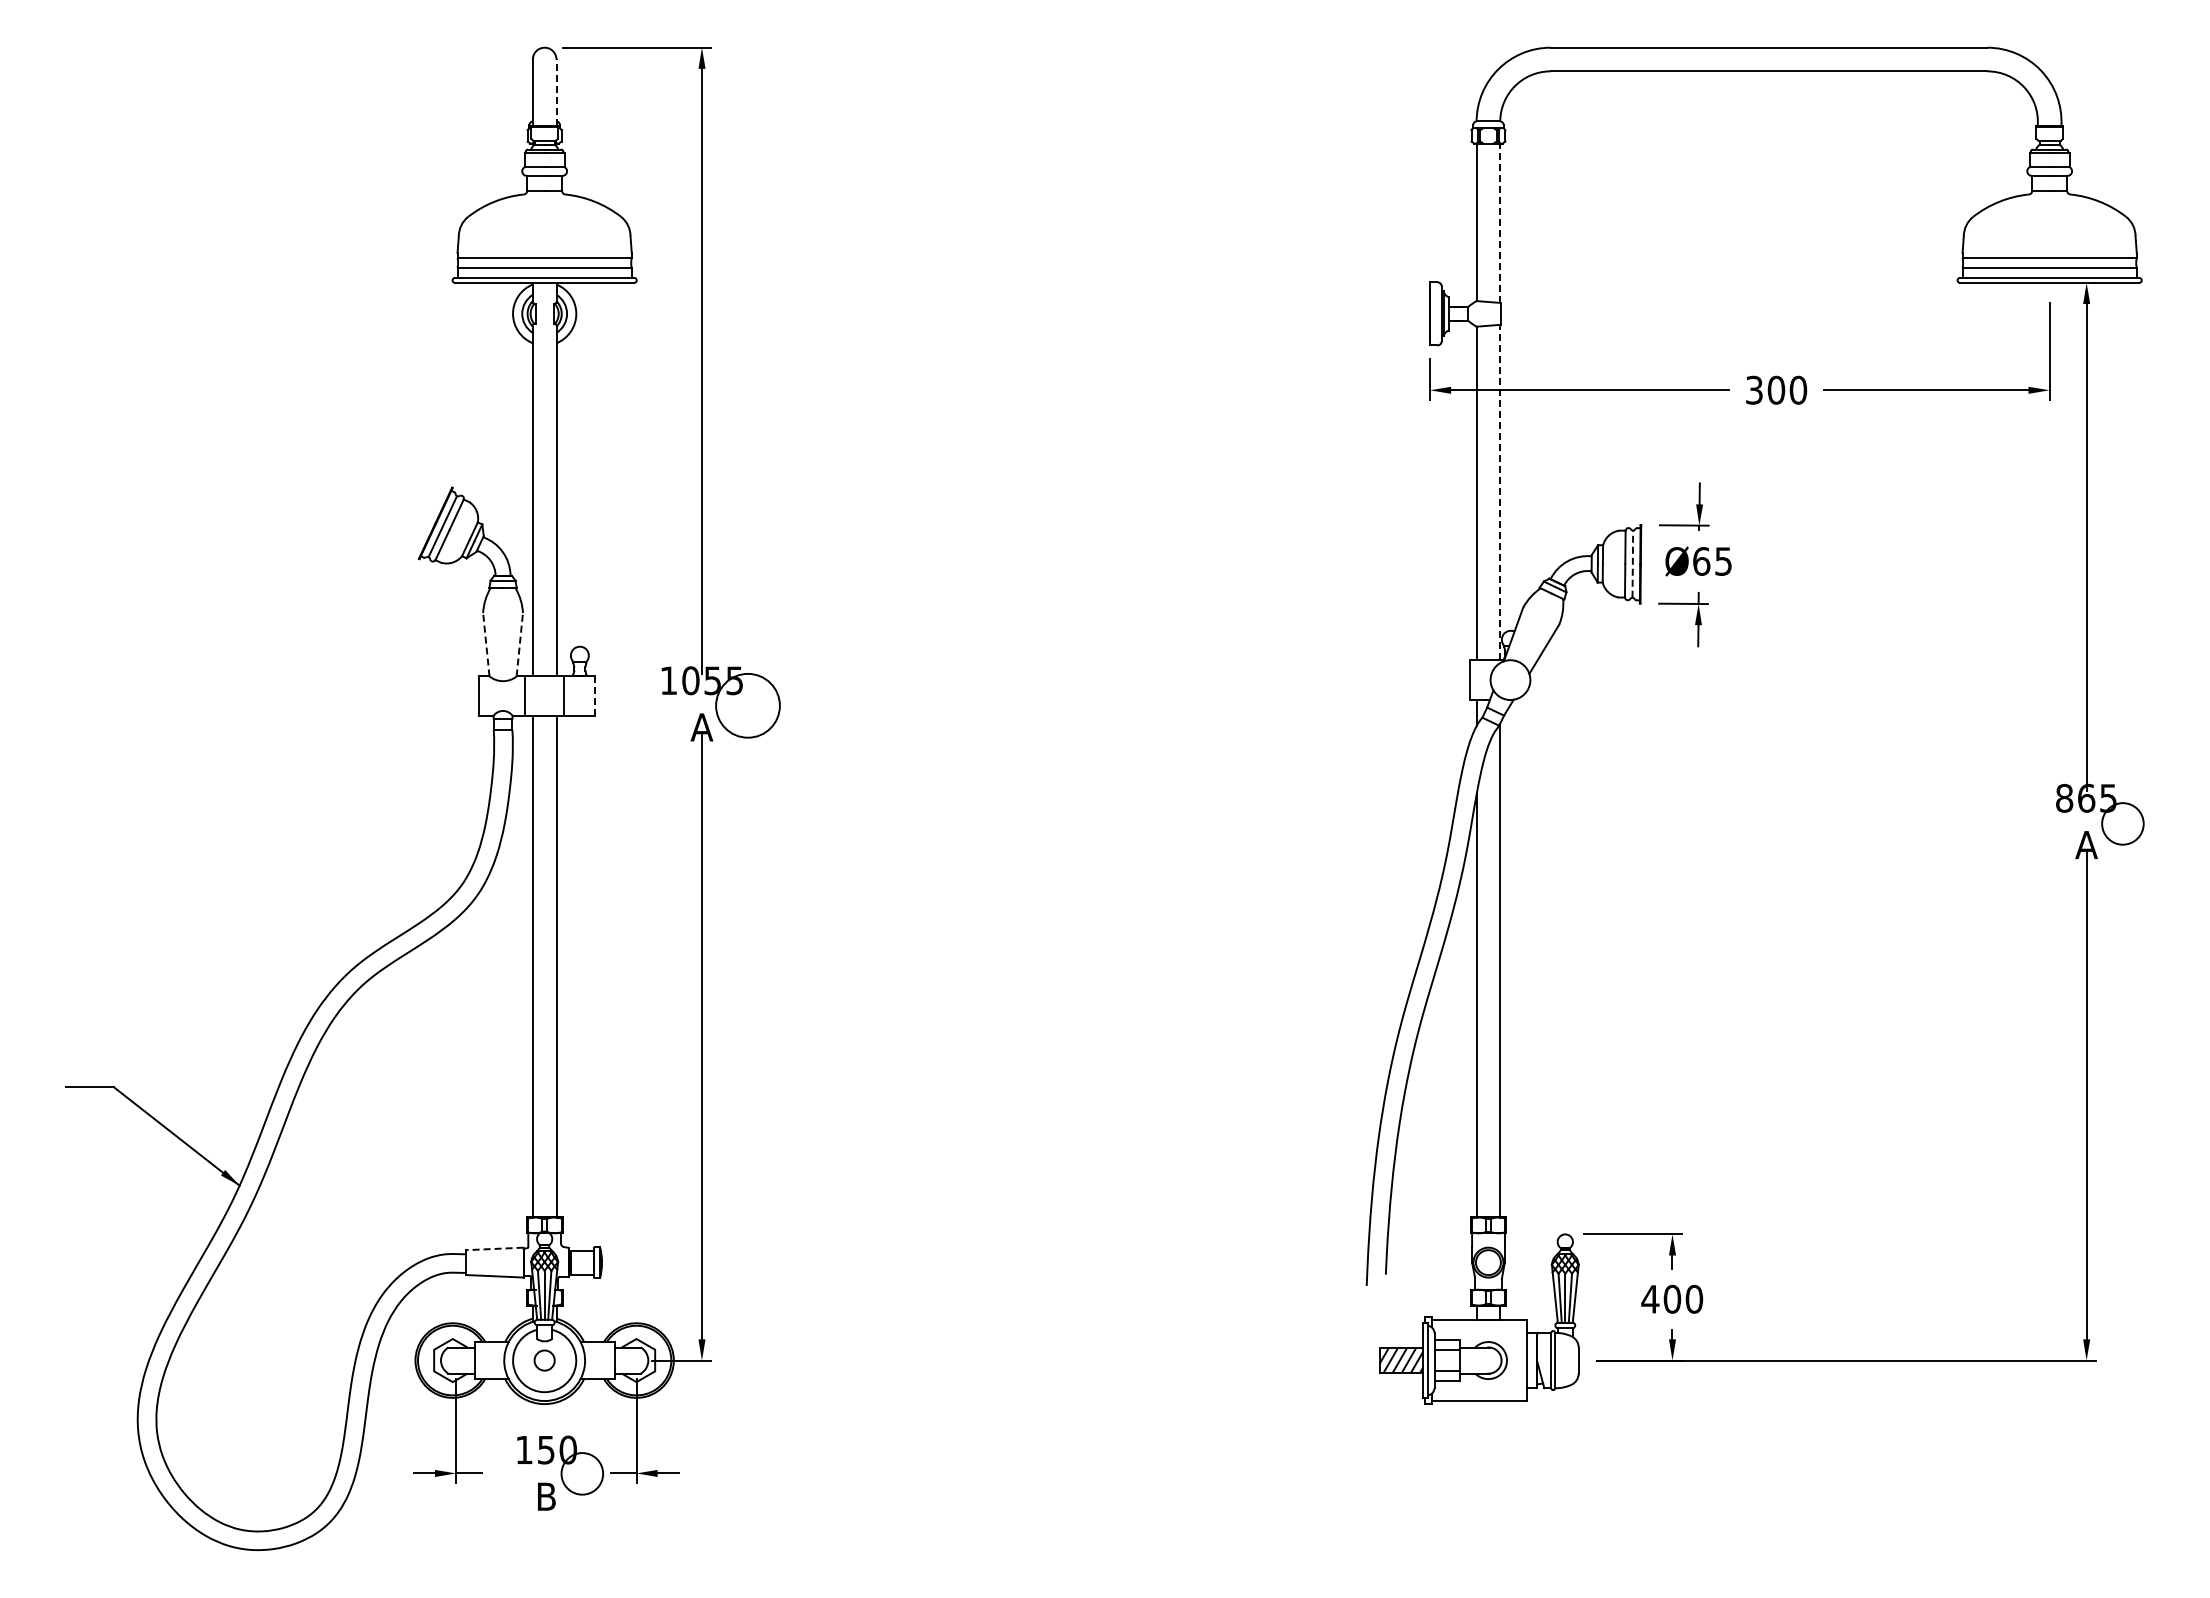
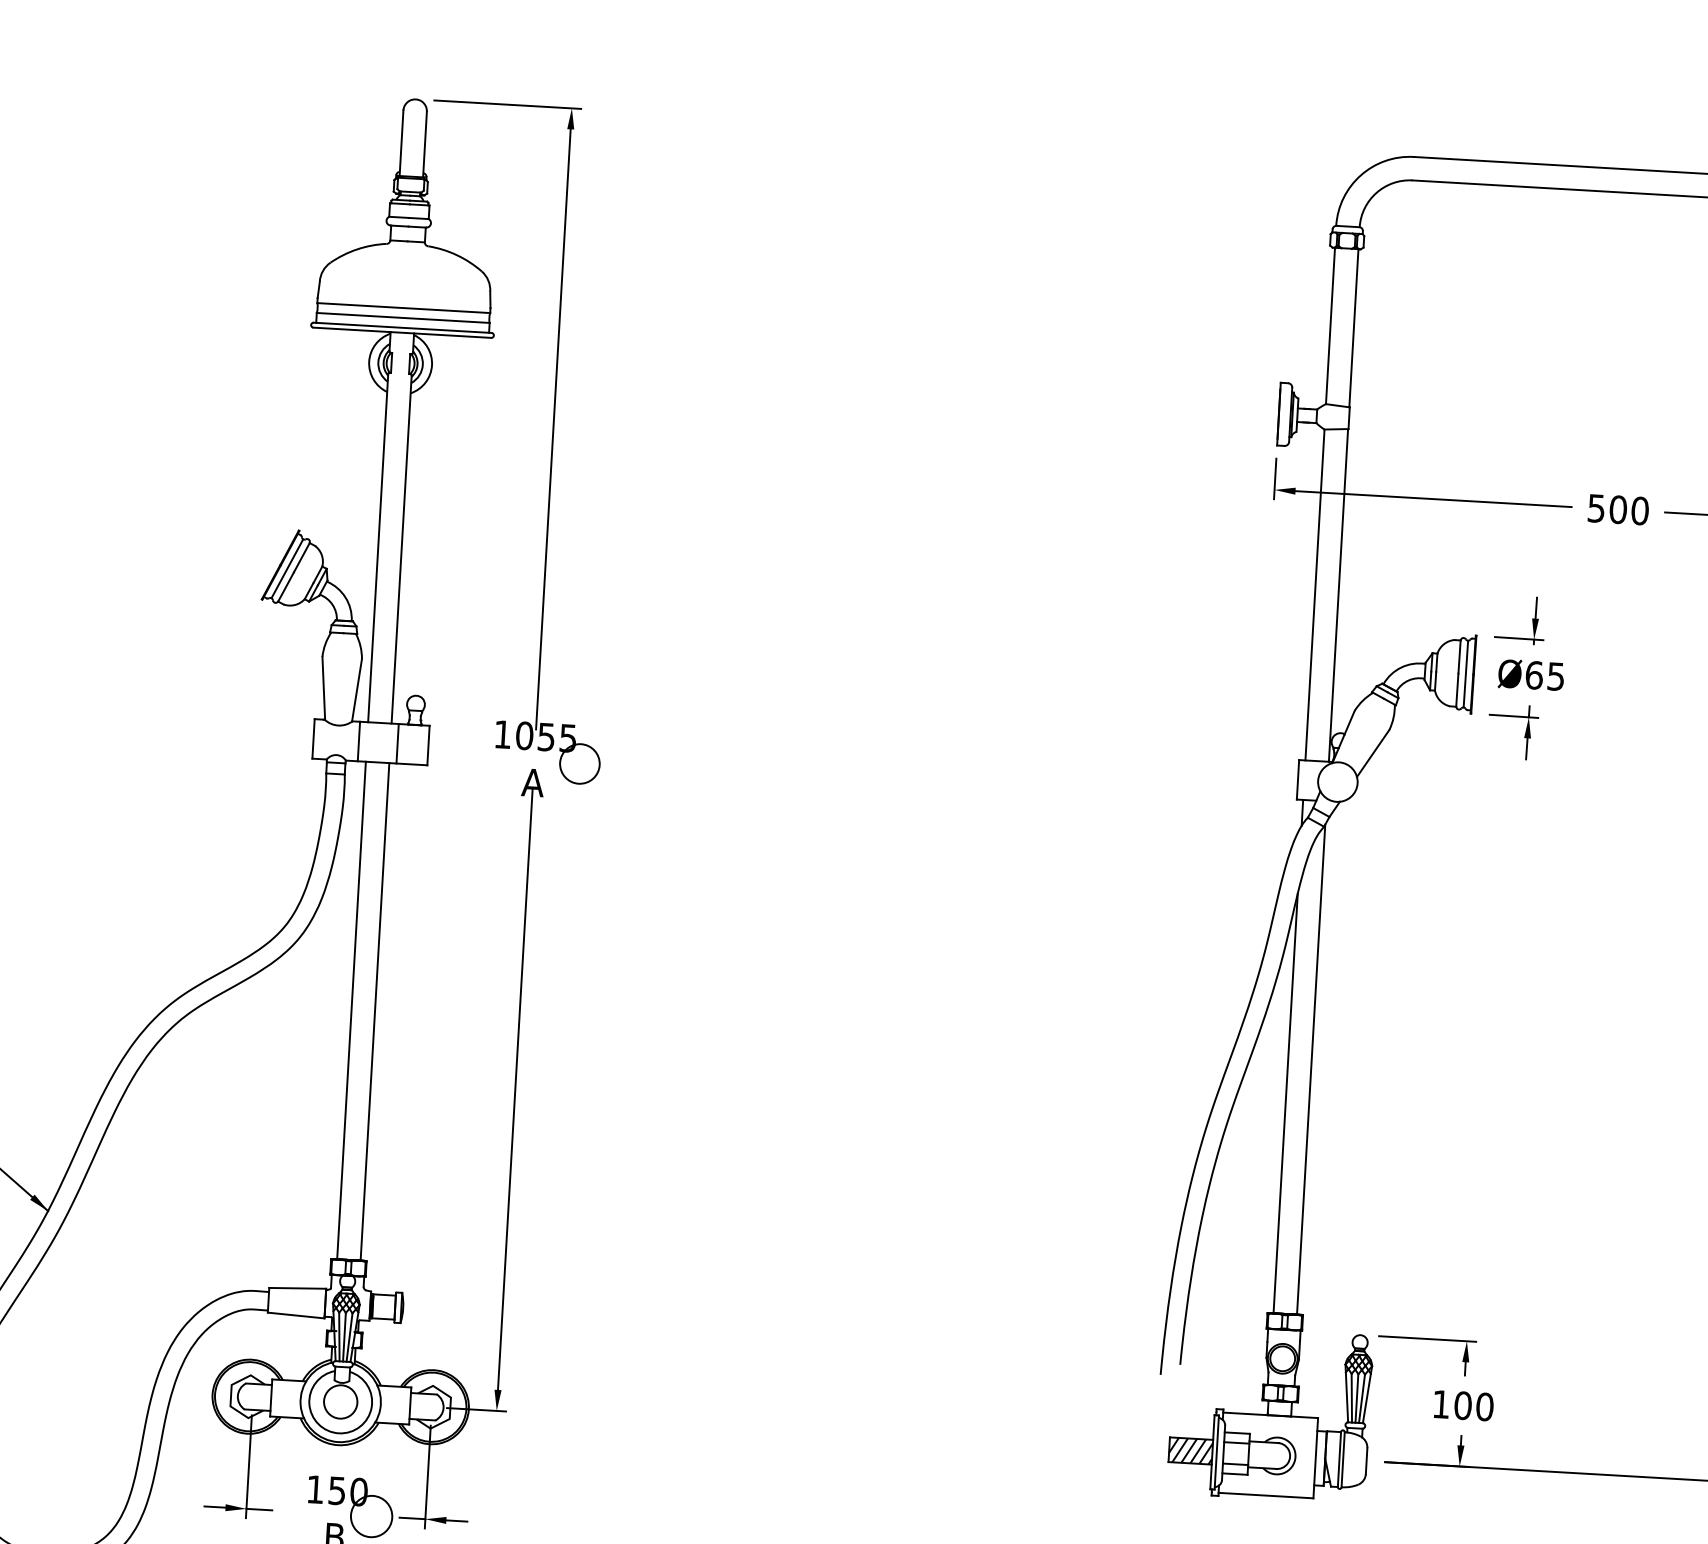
line: (556, 91) -> (425, 143), dashed -> solid
line: (1500, 223) -> (1354, 328), dashed -> solid
text: (1754, 389) -> (1596, 507), 300 -> 500
line: (1500, 492) -> (1338, 595), dashed -> solid
line: (1632, 564) -> (1465, 674), dashed -> solid
line: (486, 644) -> (323, 688), dashed -> solid
line: (519, 644) -> (356, 690), dashed -> solid
line: (594, 696) -> (428, 745), dashed -> solid
circle: (747, 705) -> (579, 763), size x0.62
line: (494, 1248) -> (297, 1287), dashed -> solid
text: (1650, 1299) -> (1441, 1404), 400 -> 100
circle: (544, 1360) -> (340, 1401), size x1.67

